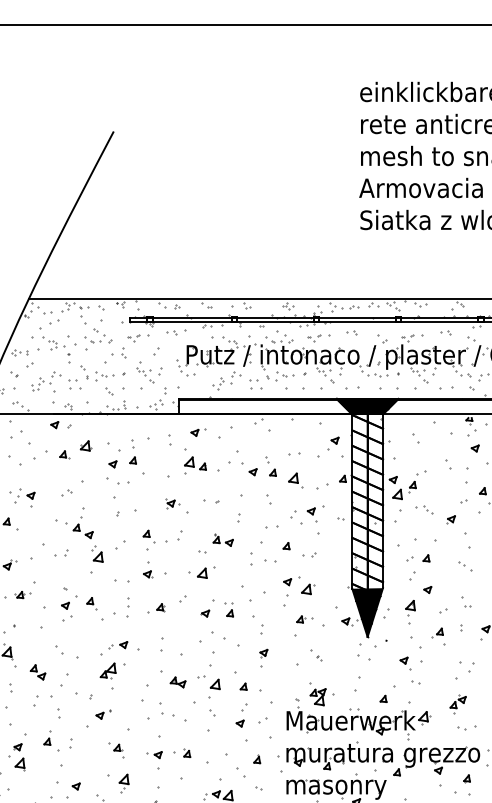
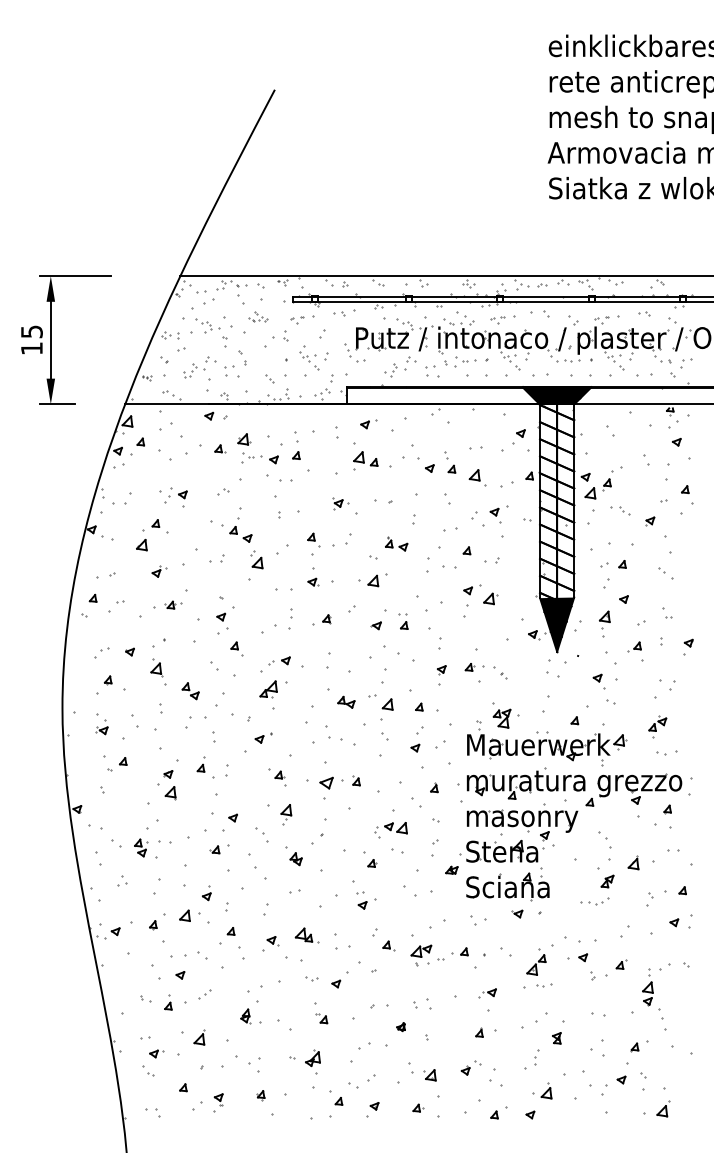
part: (351, 332) -> (539, 313), size x1.6
part: (98, 335) -> (257, 316), size x0.6
part: (104, 375) -> (251, 457), moved
part: (91, 603) -> (236, 648), moved
part: (305, 619) -> (474, 667), moved
part: (154, 754) -> (320, 782), size x1.6

